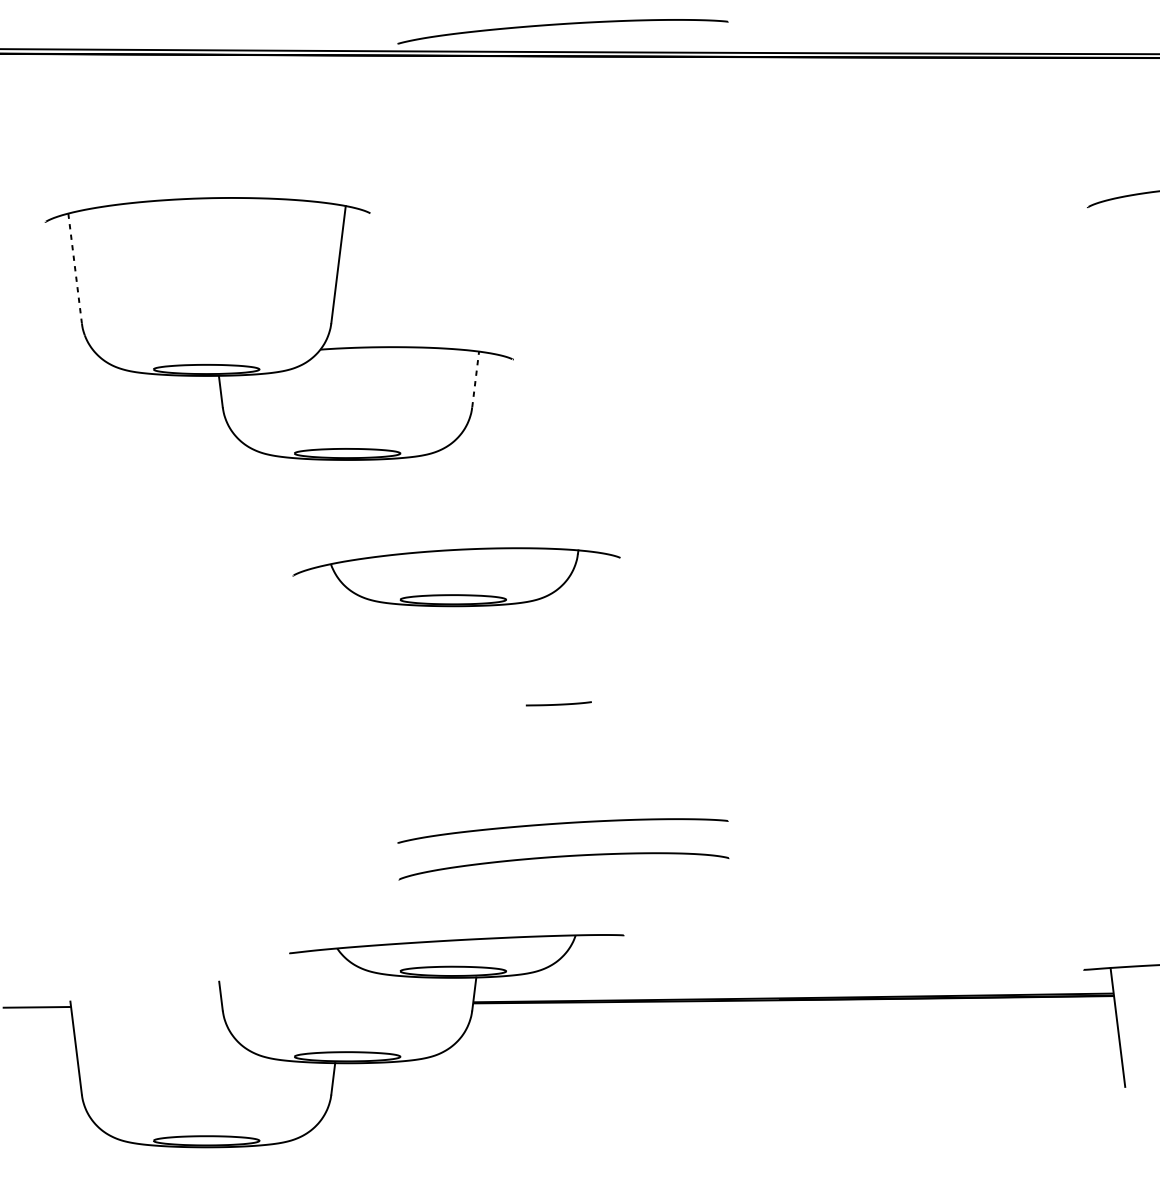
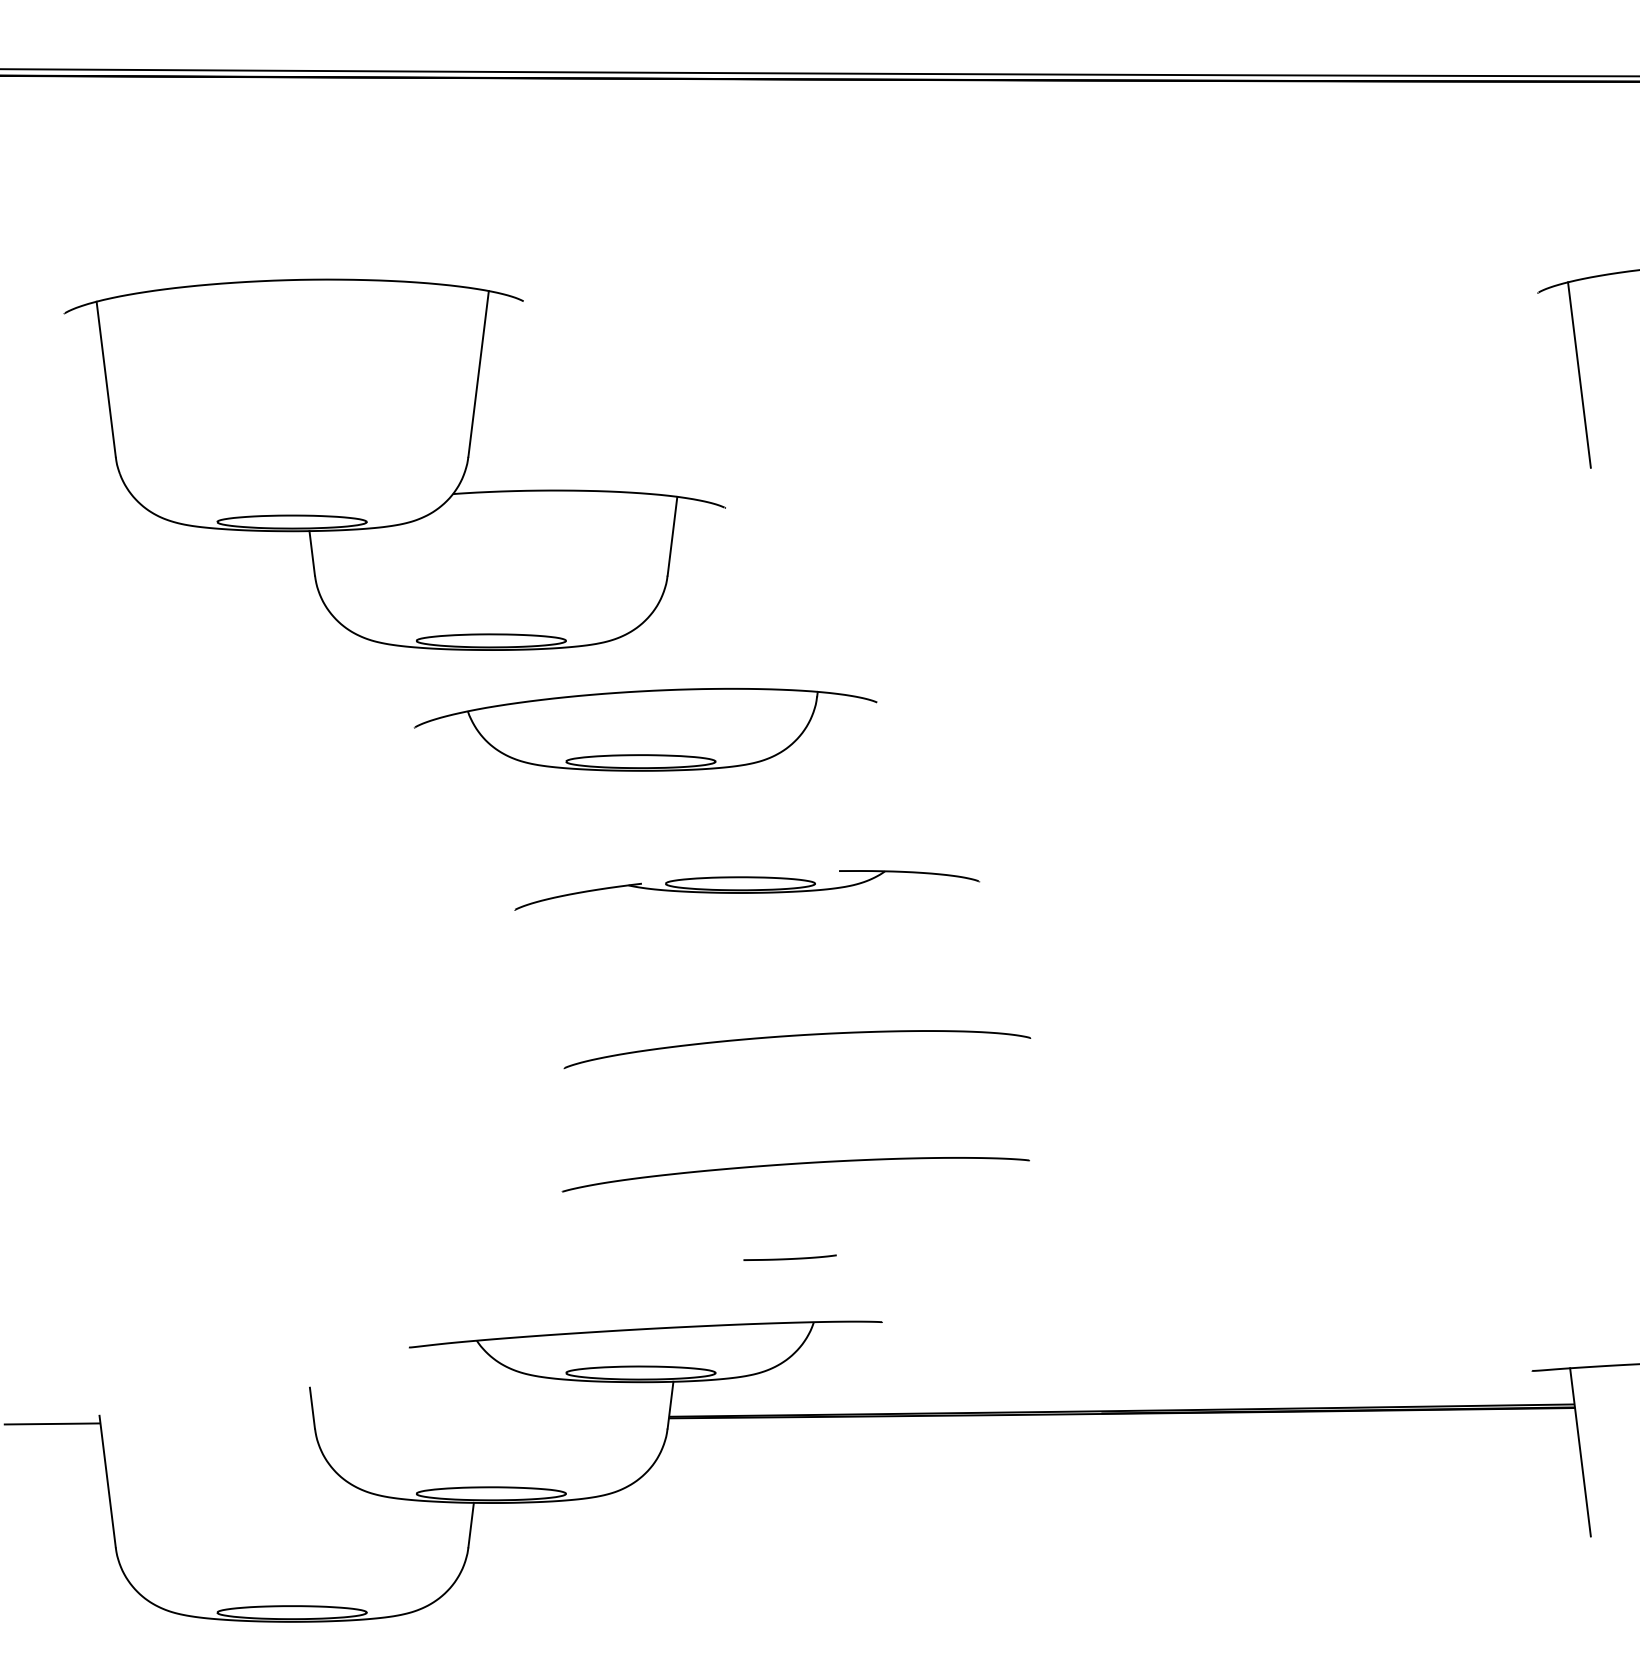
curve: (562, 24) -> (795, 34), removed
line: (1117, 265) -> (1579, 374), added
line: (75, 268) -> (106, 379), dashed -> solid
line: (475, 379) -> (672, 536), dashed -> solid
part: (456, 577) -> (645, 729), moved
part: (528, 630) -> (747, 890), added
curve: (558, 704) -> (789, 1258), moved
curve: (564, 857) -> (797, 1036), moved

